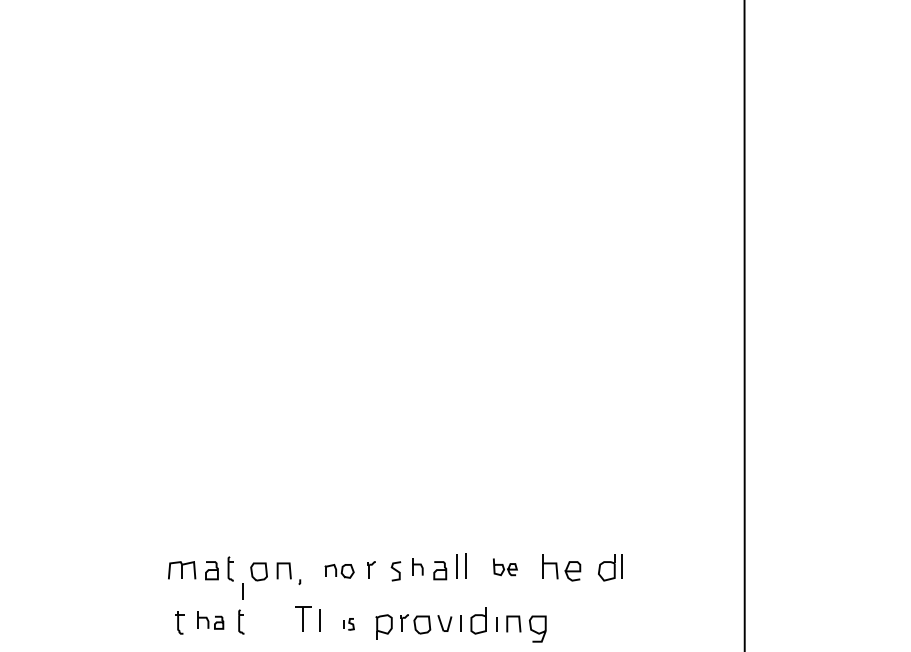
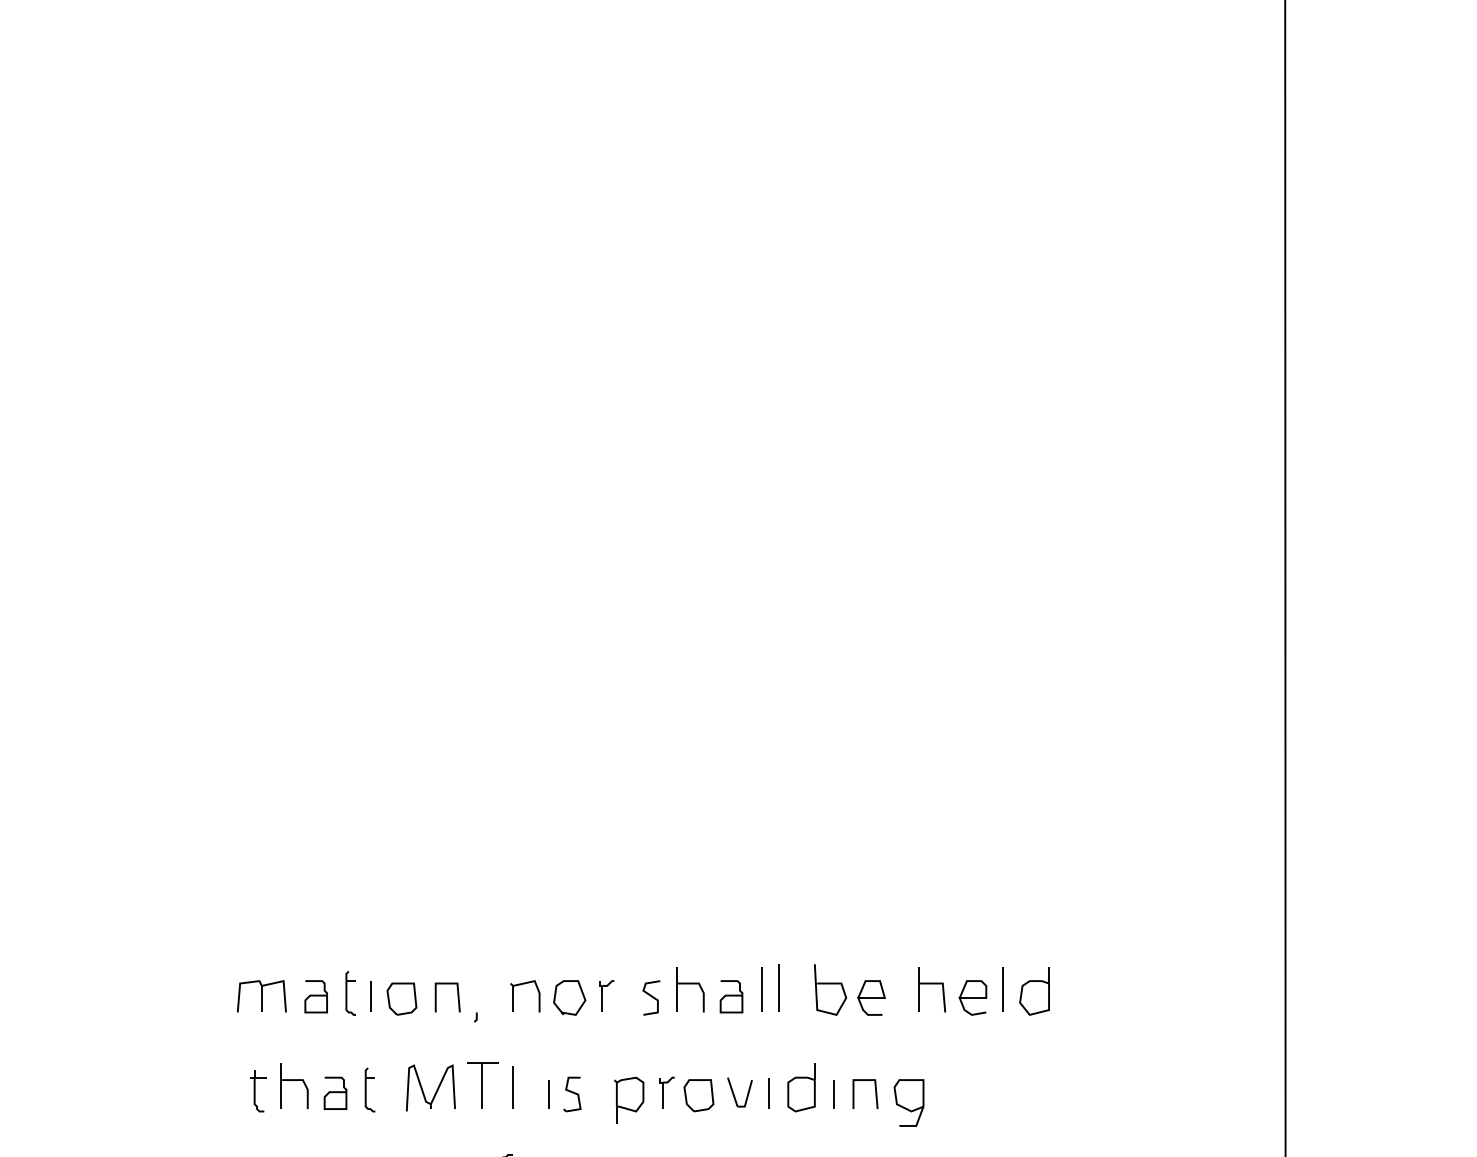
part: (417, 566) -> (690, 989), size x1.43
part: (505, 566) -> (850, 989), size x1.67
line: (621, 566) -> (1003, 989), moved
part: (339, 571) -> (548, 998), size x1.43
line: (242, 591) -> (369, 996), moved
part: (210, 620) -> (313, 1087), size x1.43
part: (274, 620) -> (429, 1087), added
part: (348, 624) -> (564, 1094), size x1.67

